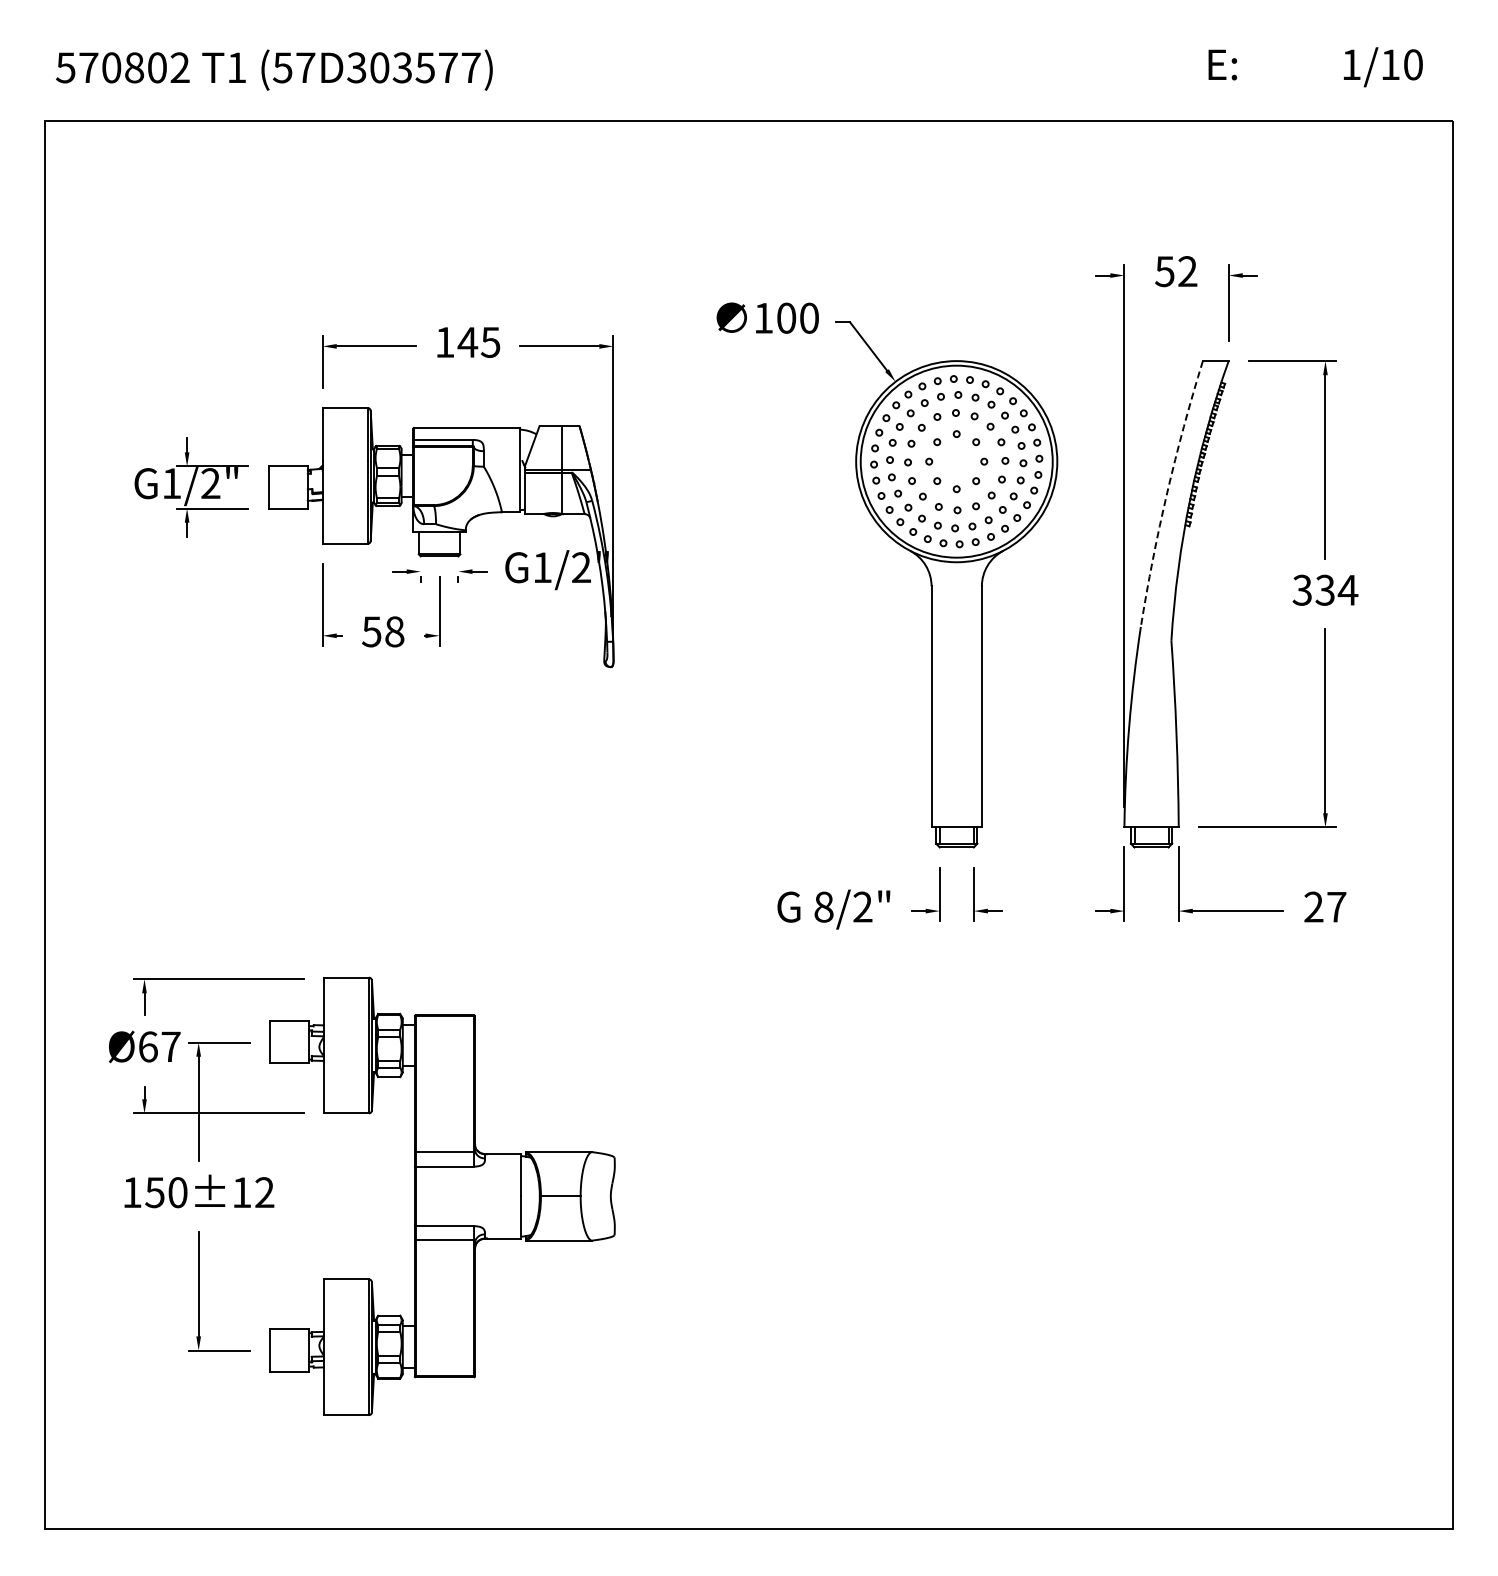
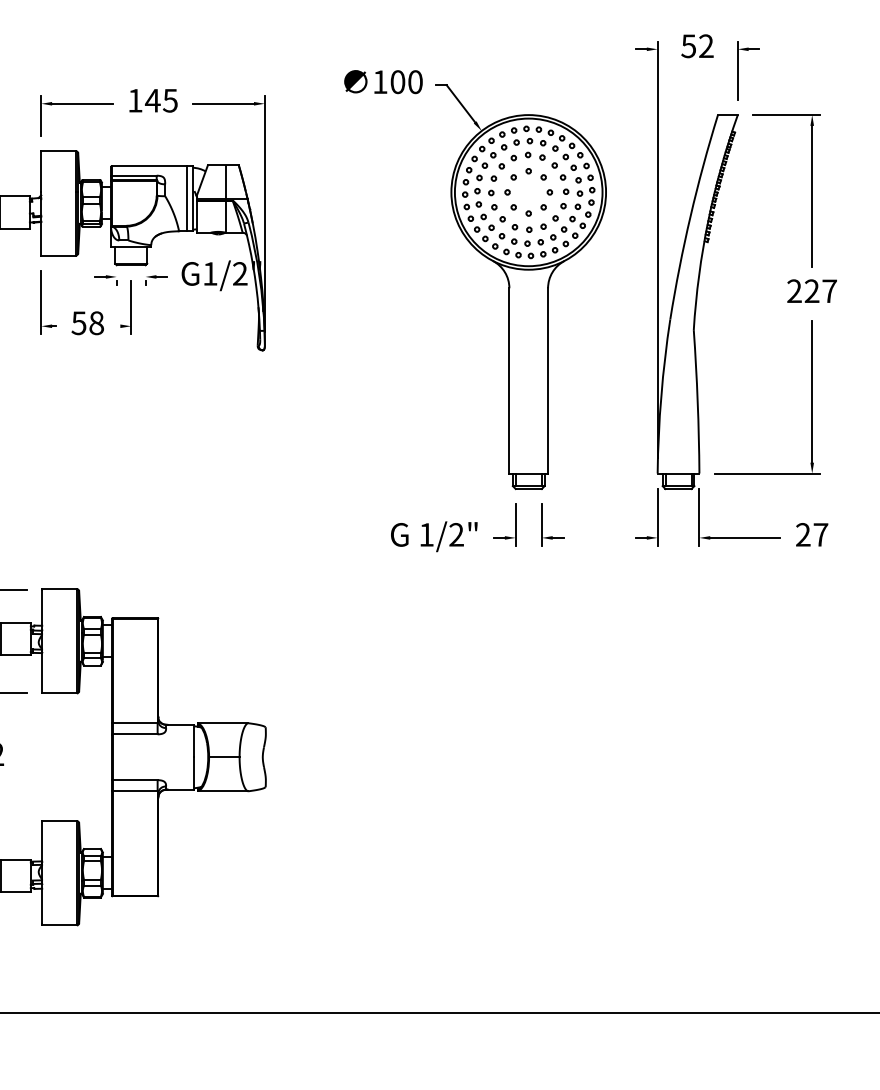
line: (512, 469) -> (187, 198), added
arc: (1167, 492) -> (690, 216), dashed -> solid
text: (1325, 590) -> (812, 291), 334 -> 227
text: (823, 906) -> (426, 534), 8/2" -> 1/2"

